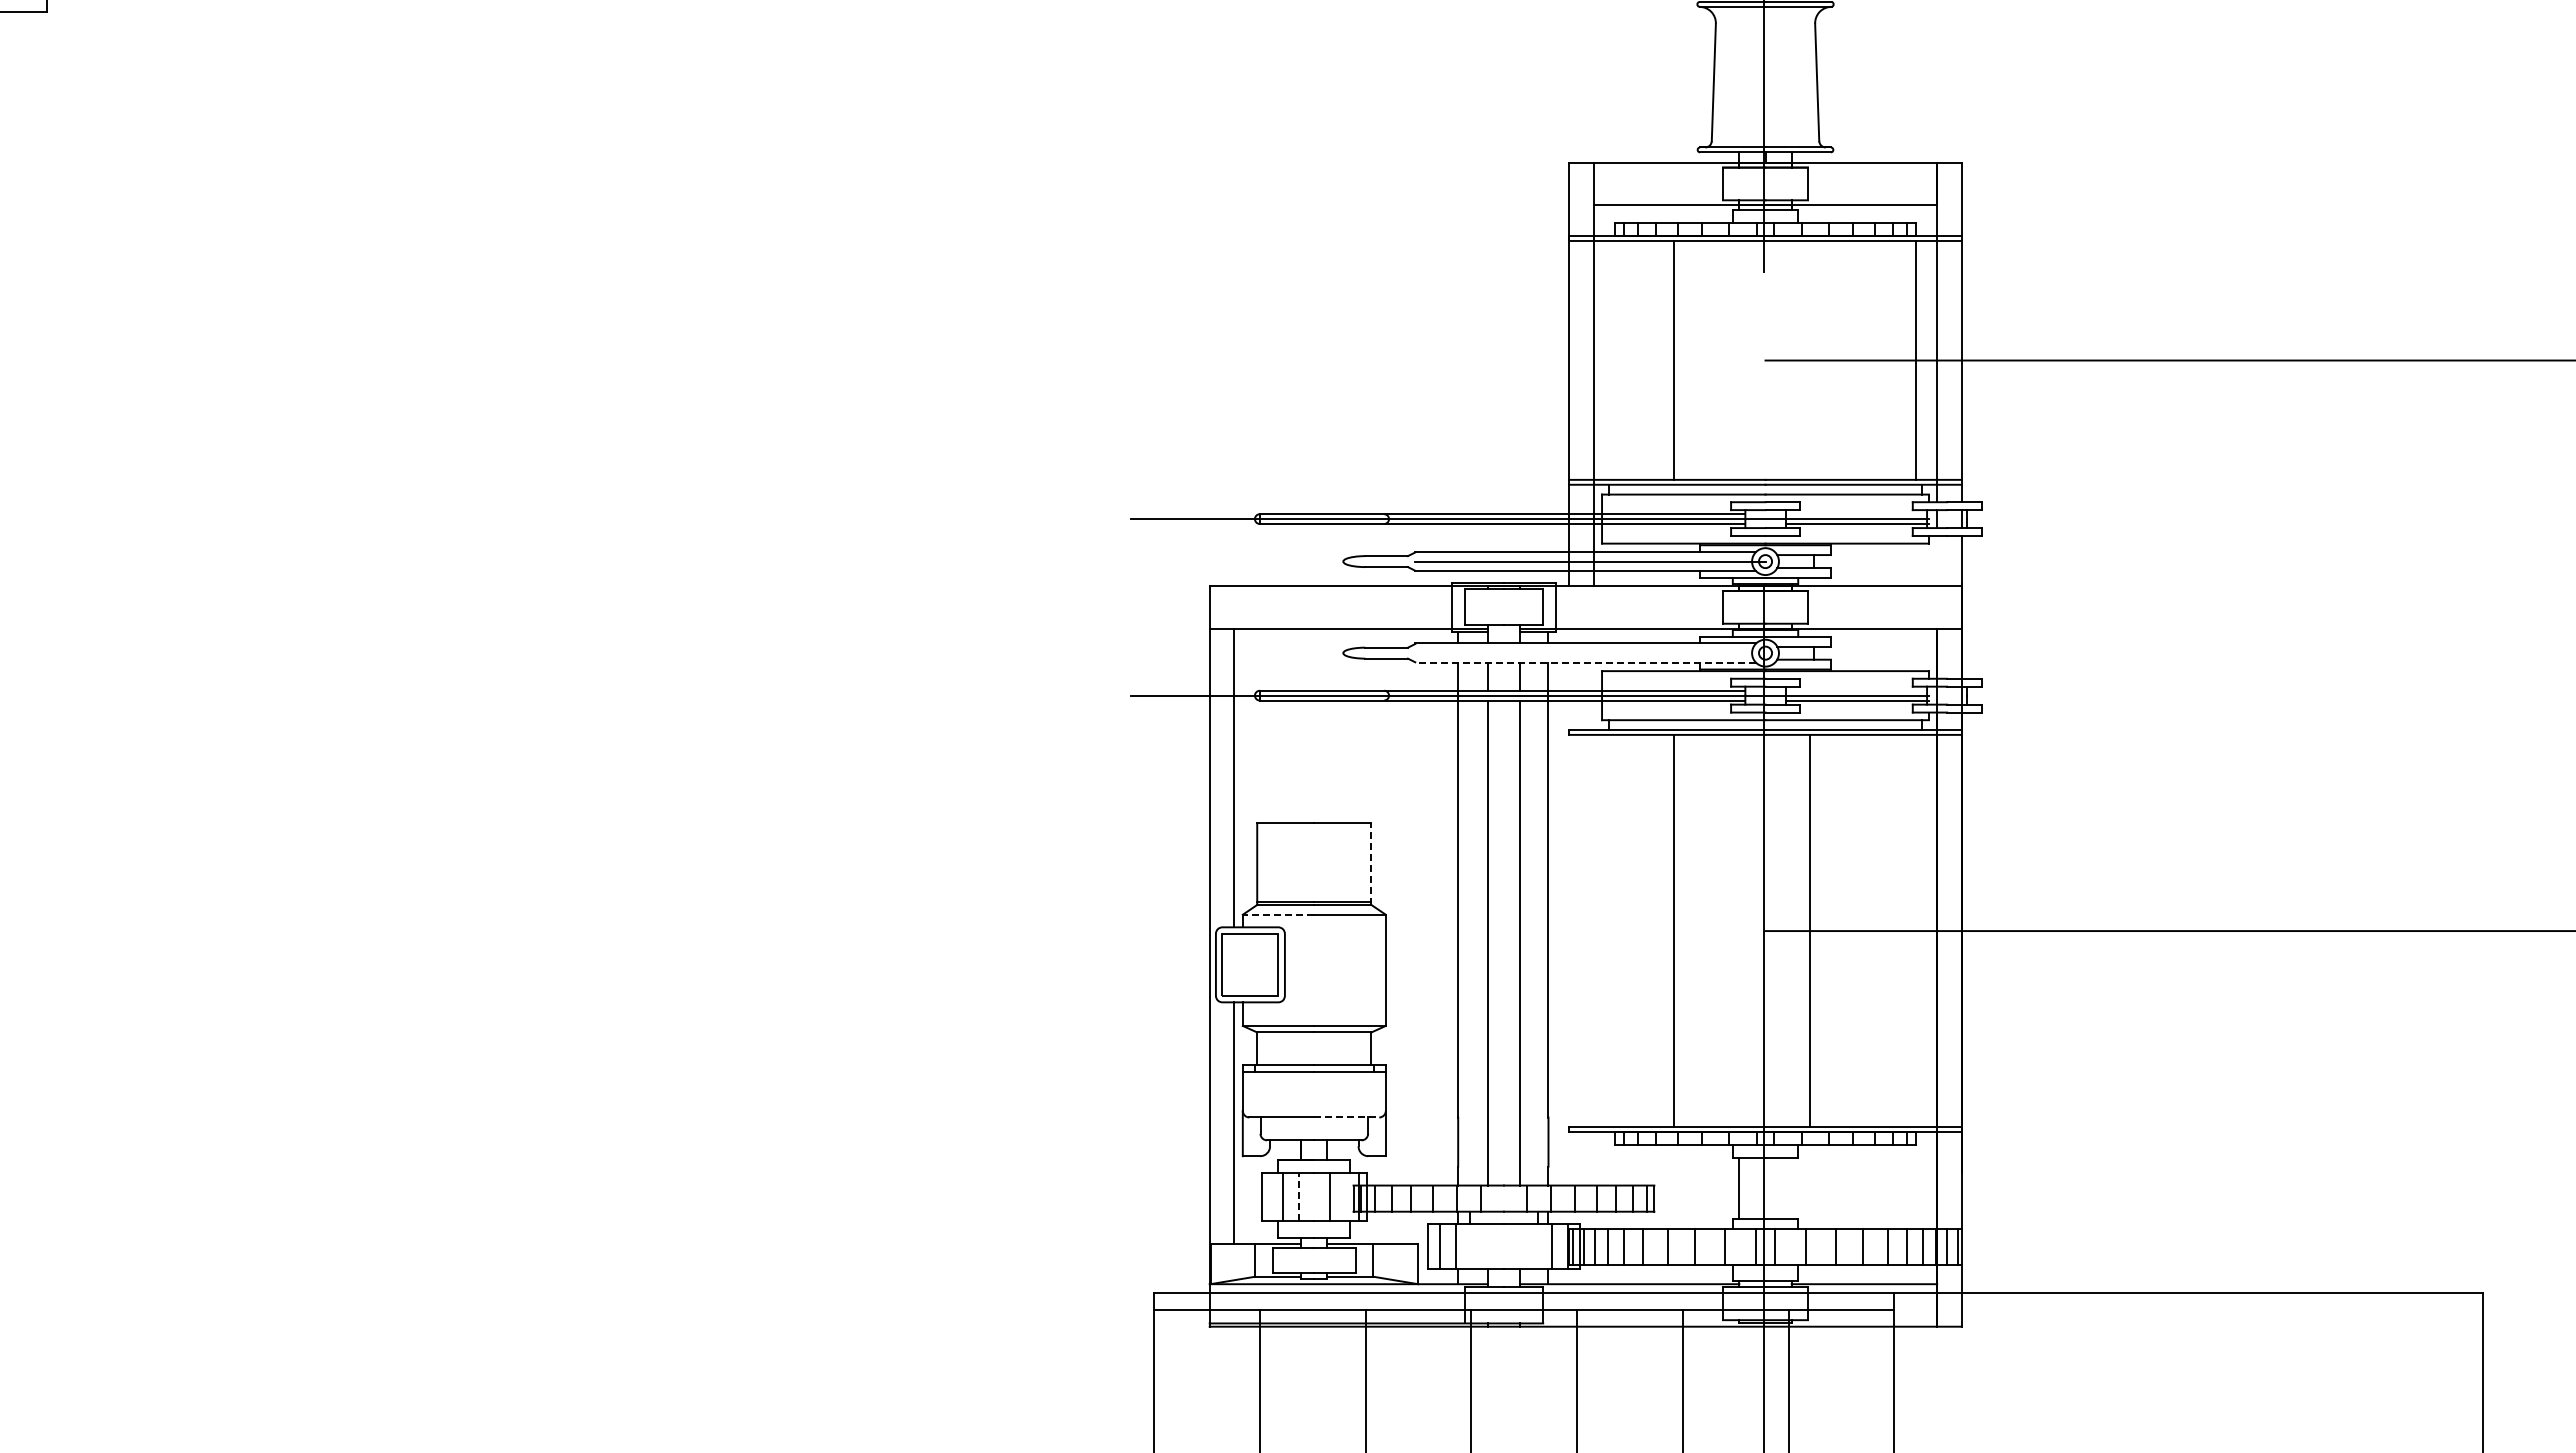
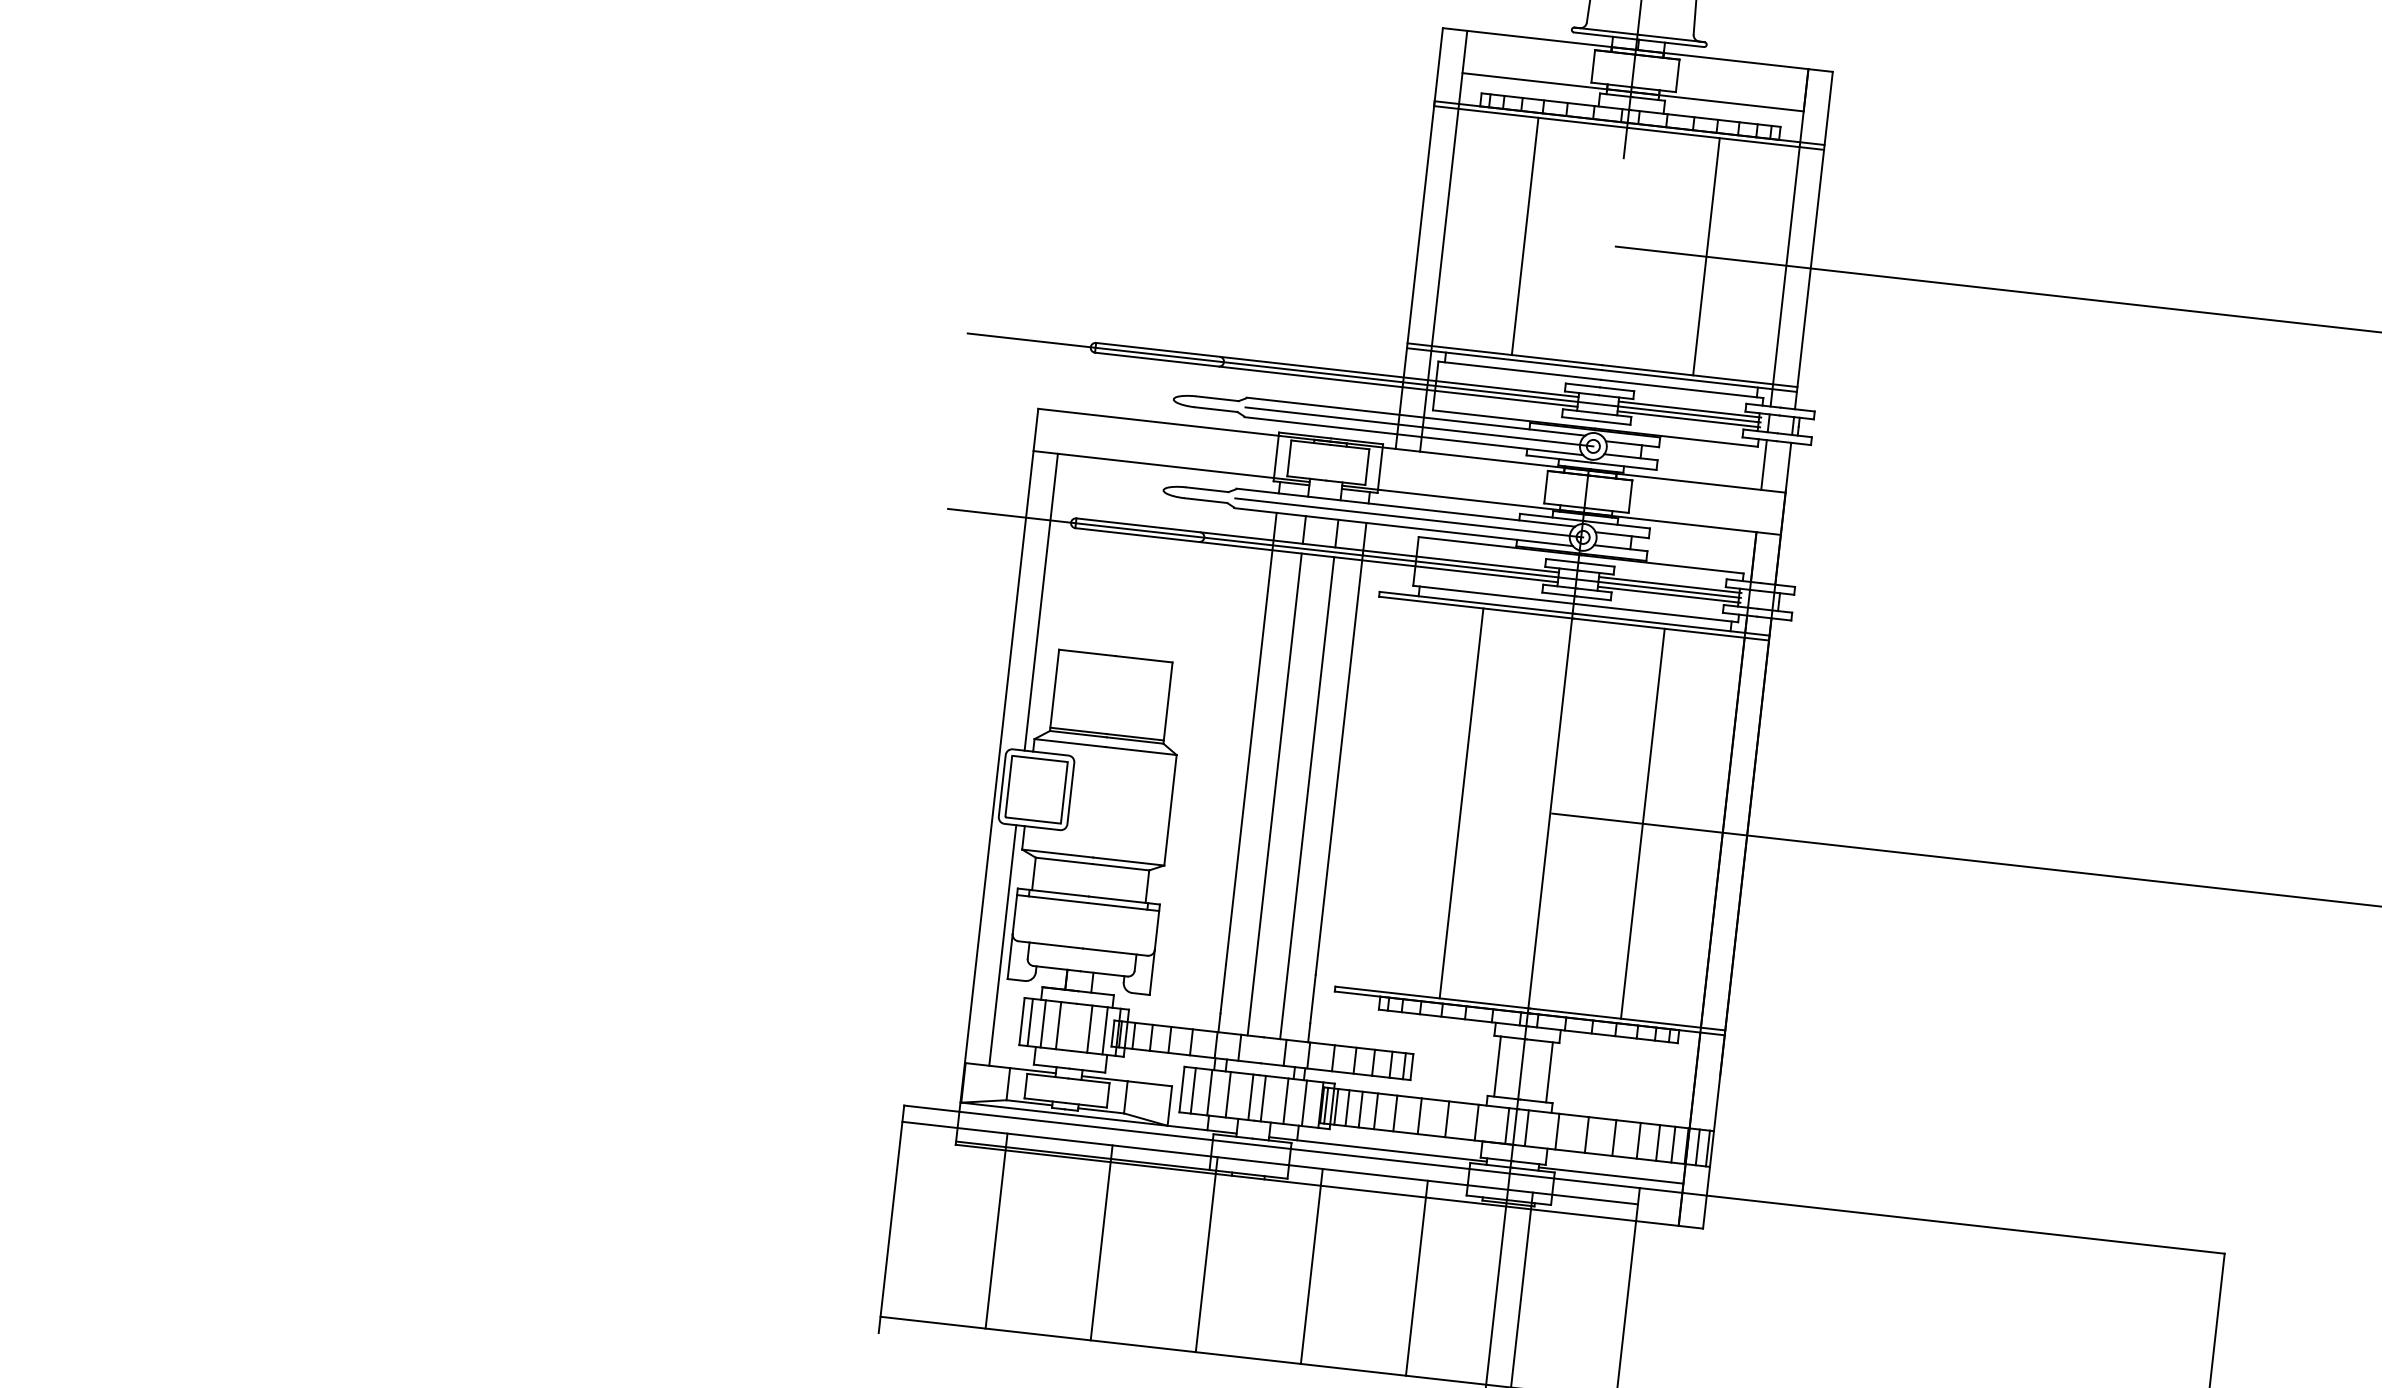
line: (1915, 360) -> (1706, 256), moved
line: (1857, 514) -> (1690, 409), added
line: (1937, 561) -> (1764, 465), added
line: (1590, 653) -> (1409, 518), added
line: (1585, 662) -> (1403, 526), dashed -> solid
line: (1857, 690) -> (1670, 584), added
line: (1371, 864) -> (1168, 703), dashed -> solid
line: (1278, 914) -> (1070, 742), dashed -> solid
line: (1809, 930) -> (1642, 823), moved
line: (1347, 1117) -> (1116, 952), dashed -> solid
line: (1791, 1188) -> (1549, 1072), added
line: (1270, 1196) -> (1030, 1022), added
line: (1298, 1196) -> (1058, 1025), dashed -> solid
line: (1345, 1196) -> (1105, 1030), added
line: (1474, 1246) -> (1227, 1094), added
line: (1497, 1246) -> (1250, 1097), added
line: (1510, 1246) -> (1263, 1098), added
line: (1532, 1246) -> (1285, 1101), added

